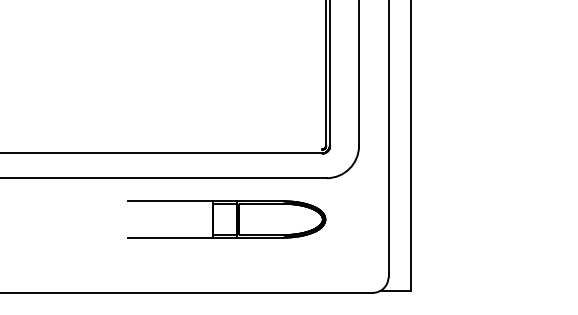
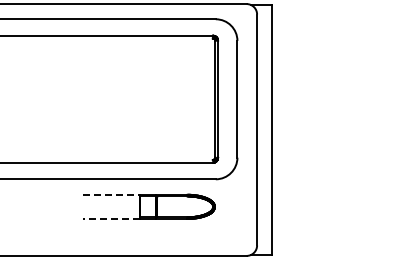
line: (172, 200) -> (112, 194), solid -> dashed
line: (170, 236) -> (111, 218), solid -> dashed

